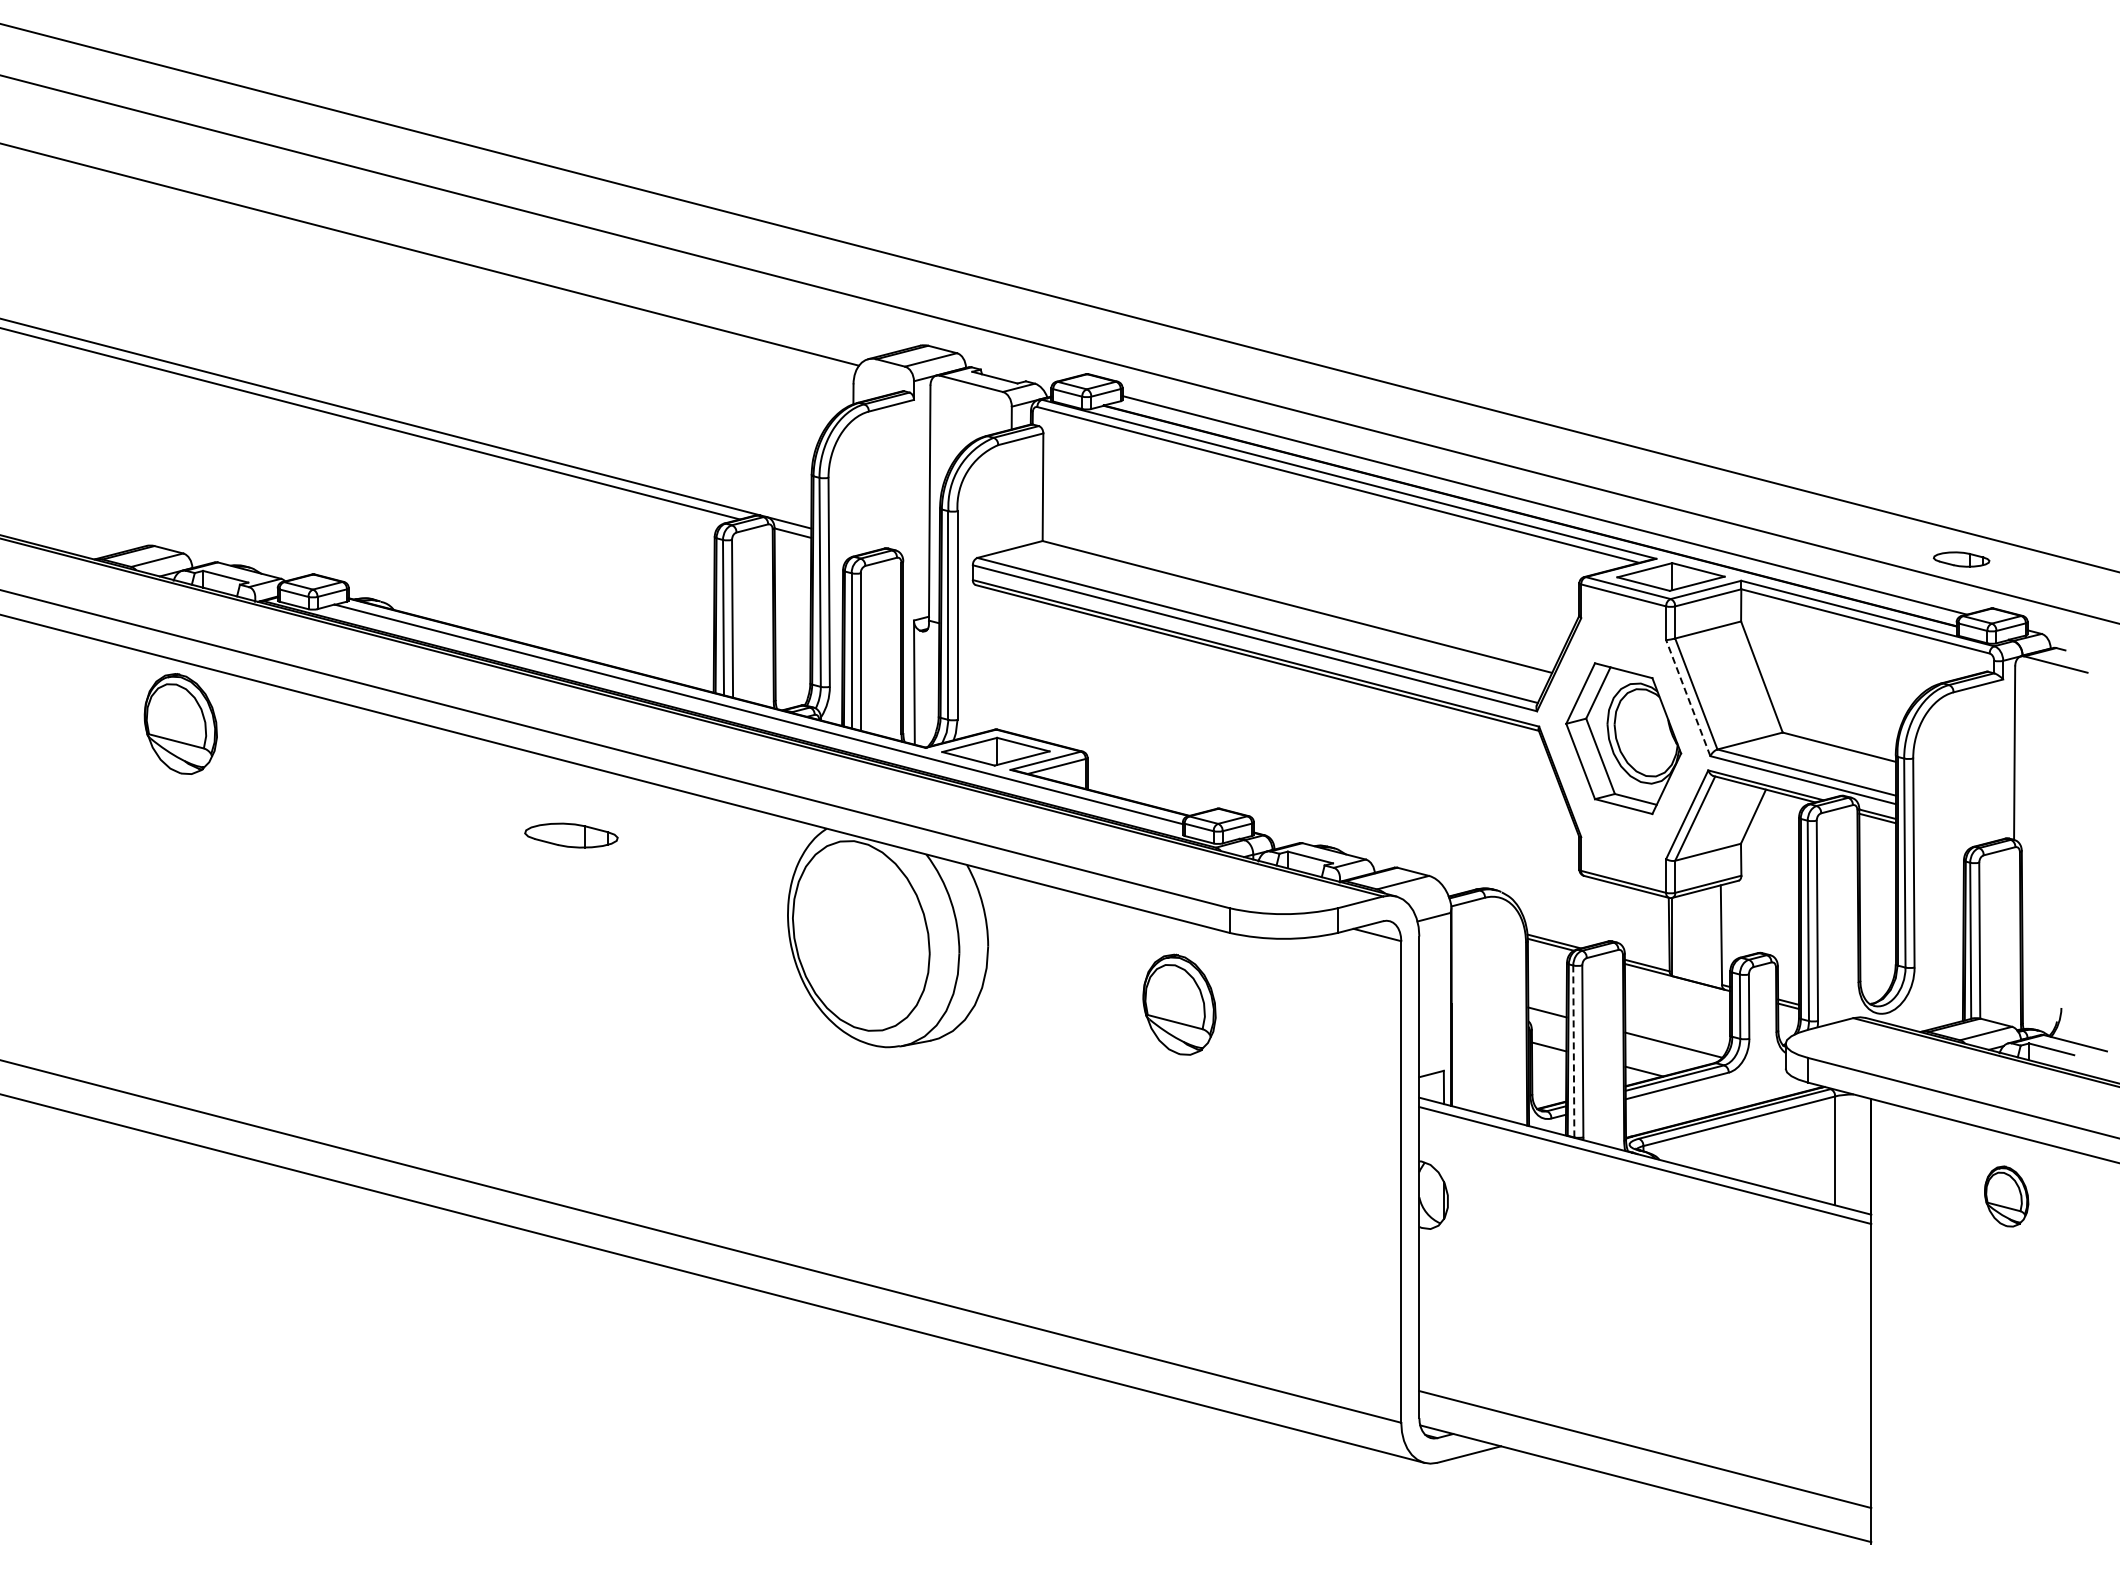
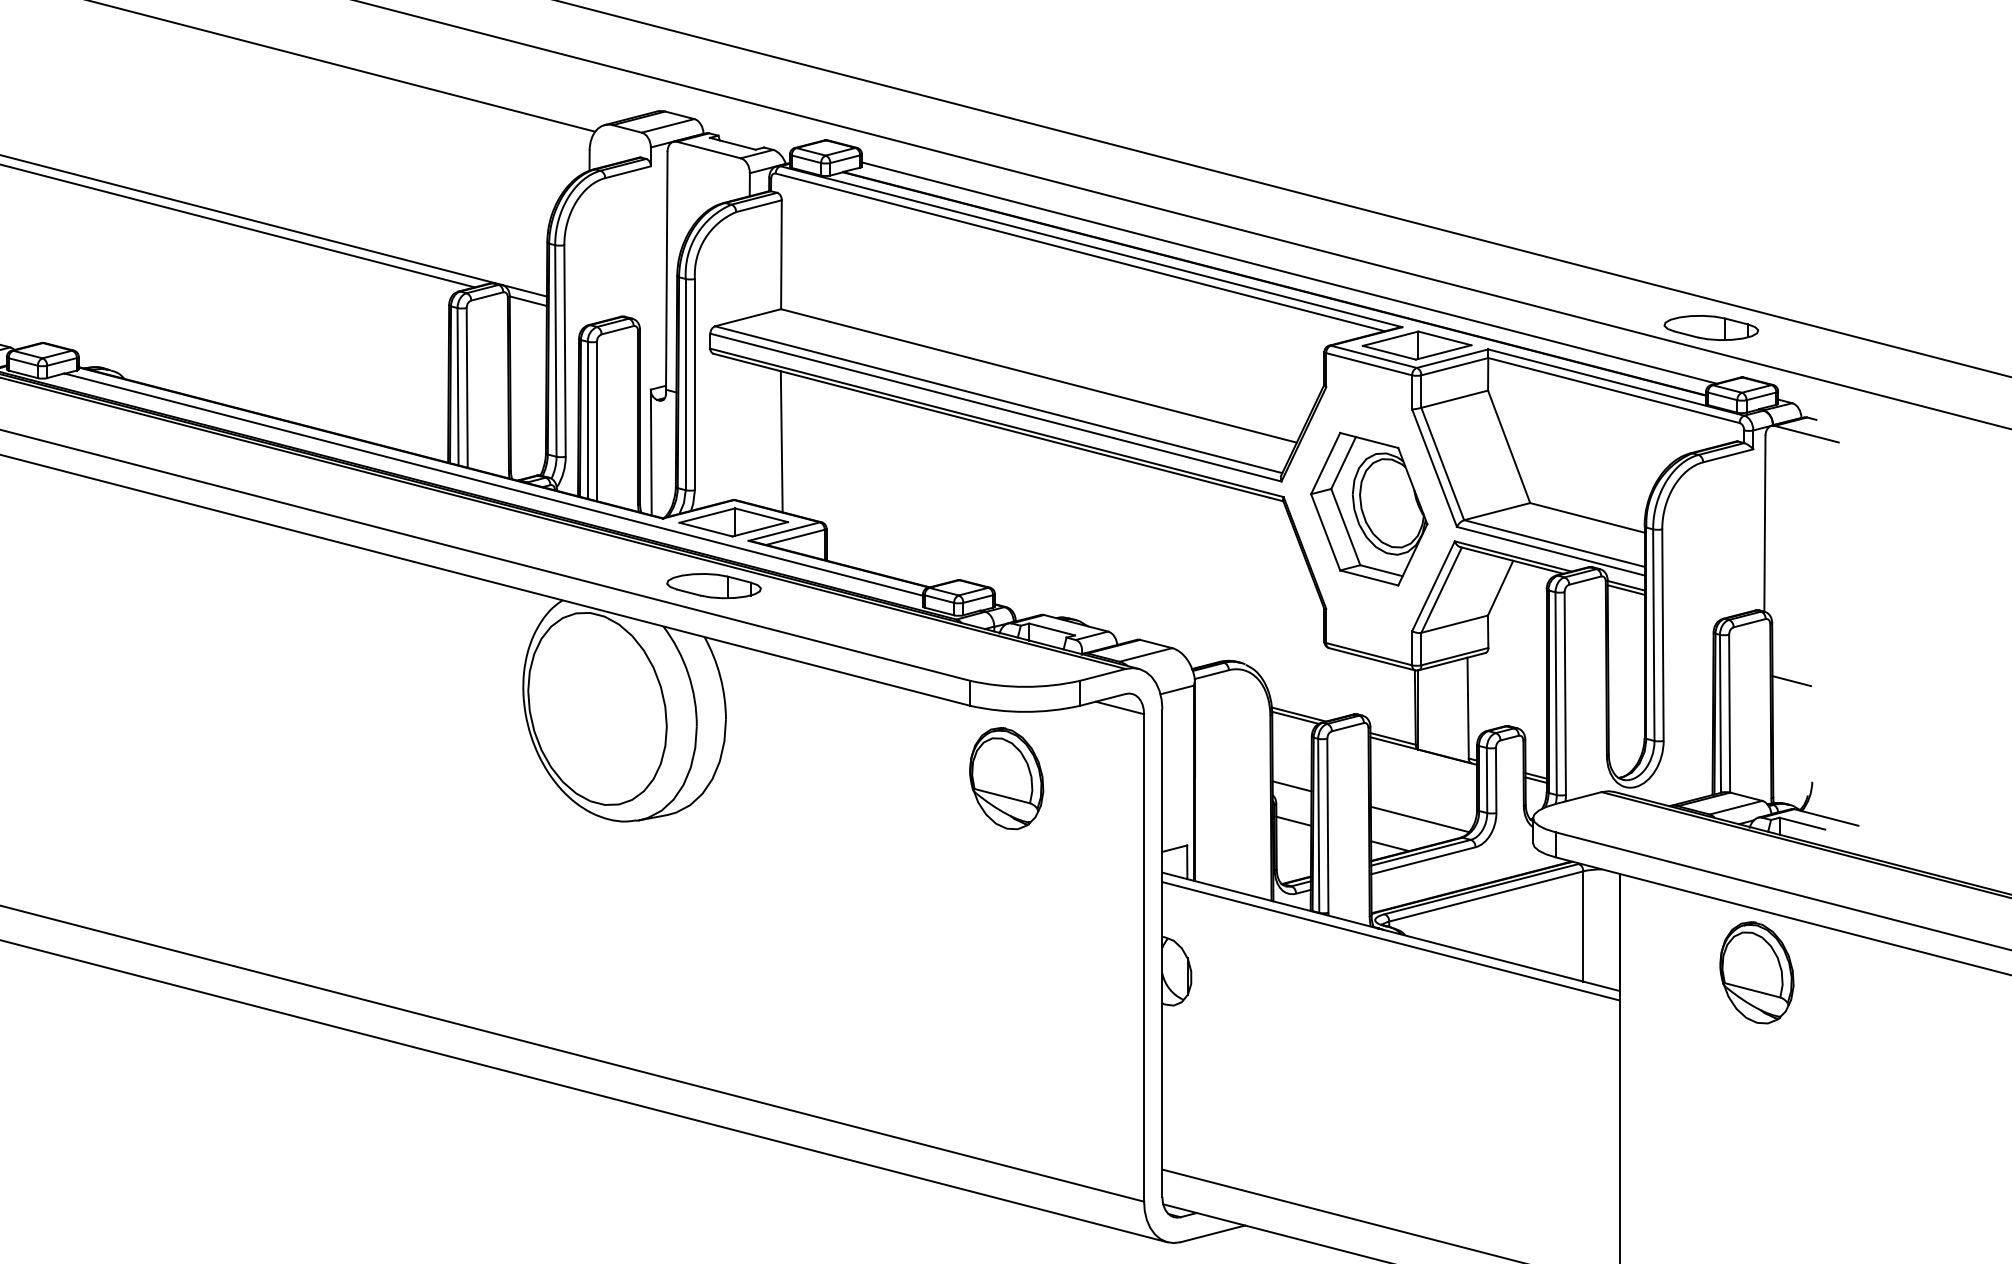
part: (1961, 559) -> (1711, 327), size x1.67
line: (1043, 671) -> (781, 441), added
line: (1688, 697) -> (1434, 467), dashed -> solid
part: (571, 835) -> (714, 585), moved
line: (2041, 908) -> (1792, 681), added
part: (1179, 1004) -> (1006, 778), moved
line: (1573, 1051) -> (1318, 825), dashed -> solid
part: (2006, 1196) -> (1756, 972), size x1.67

